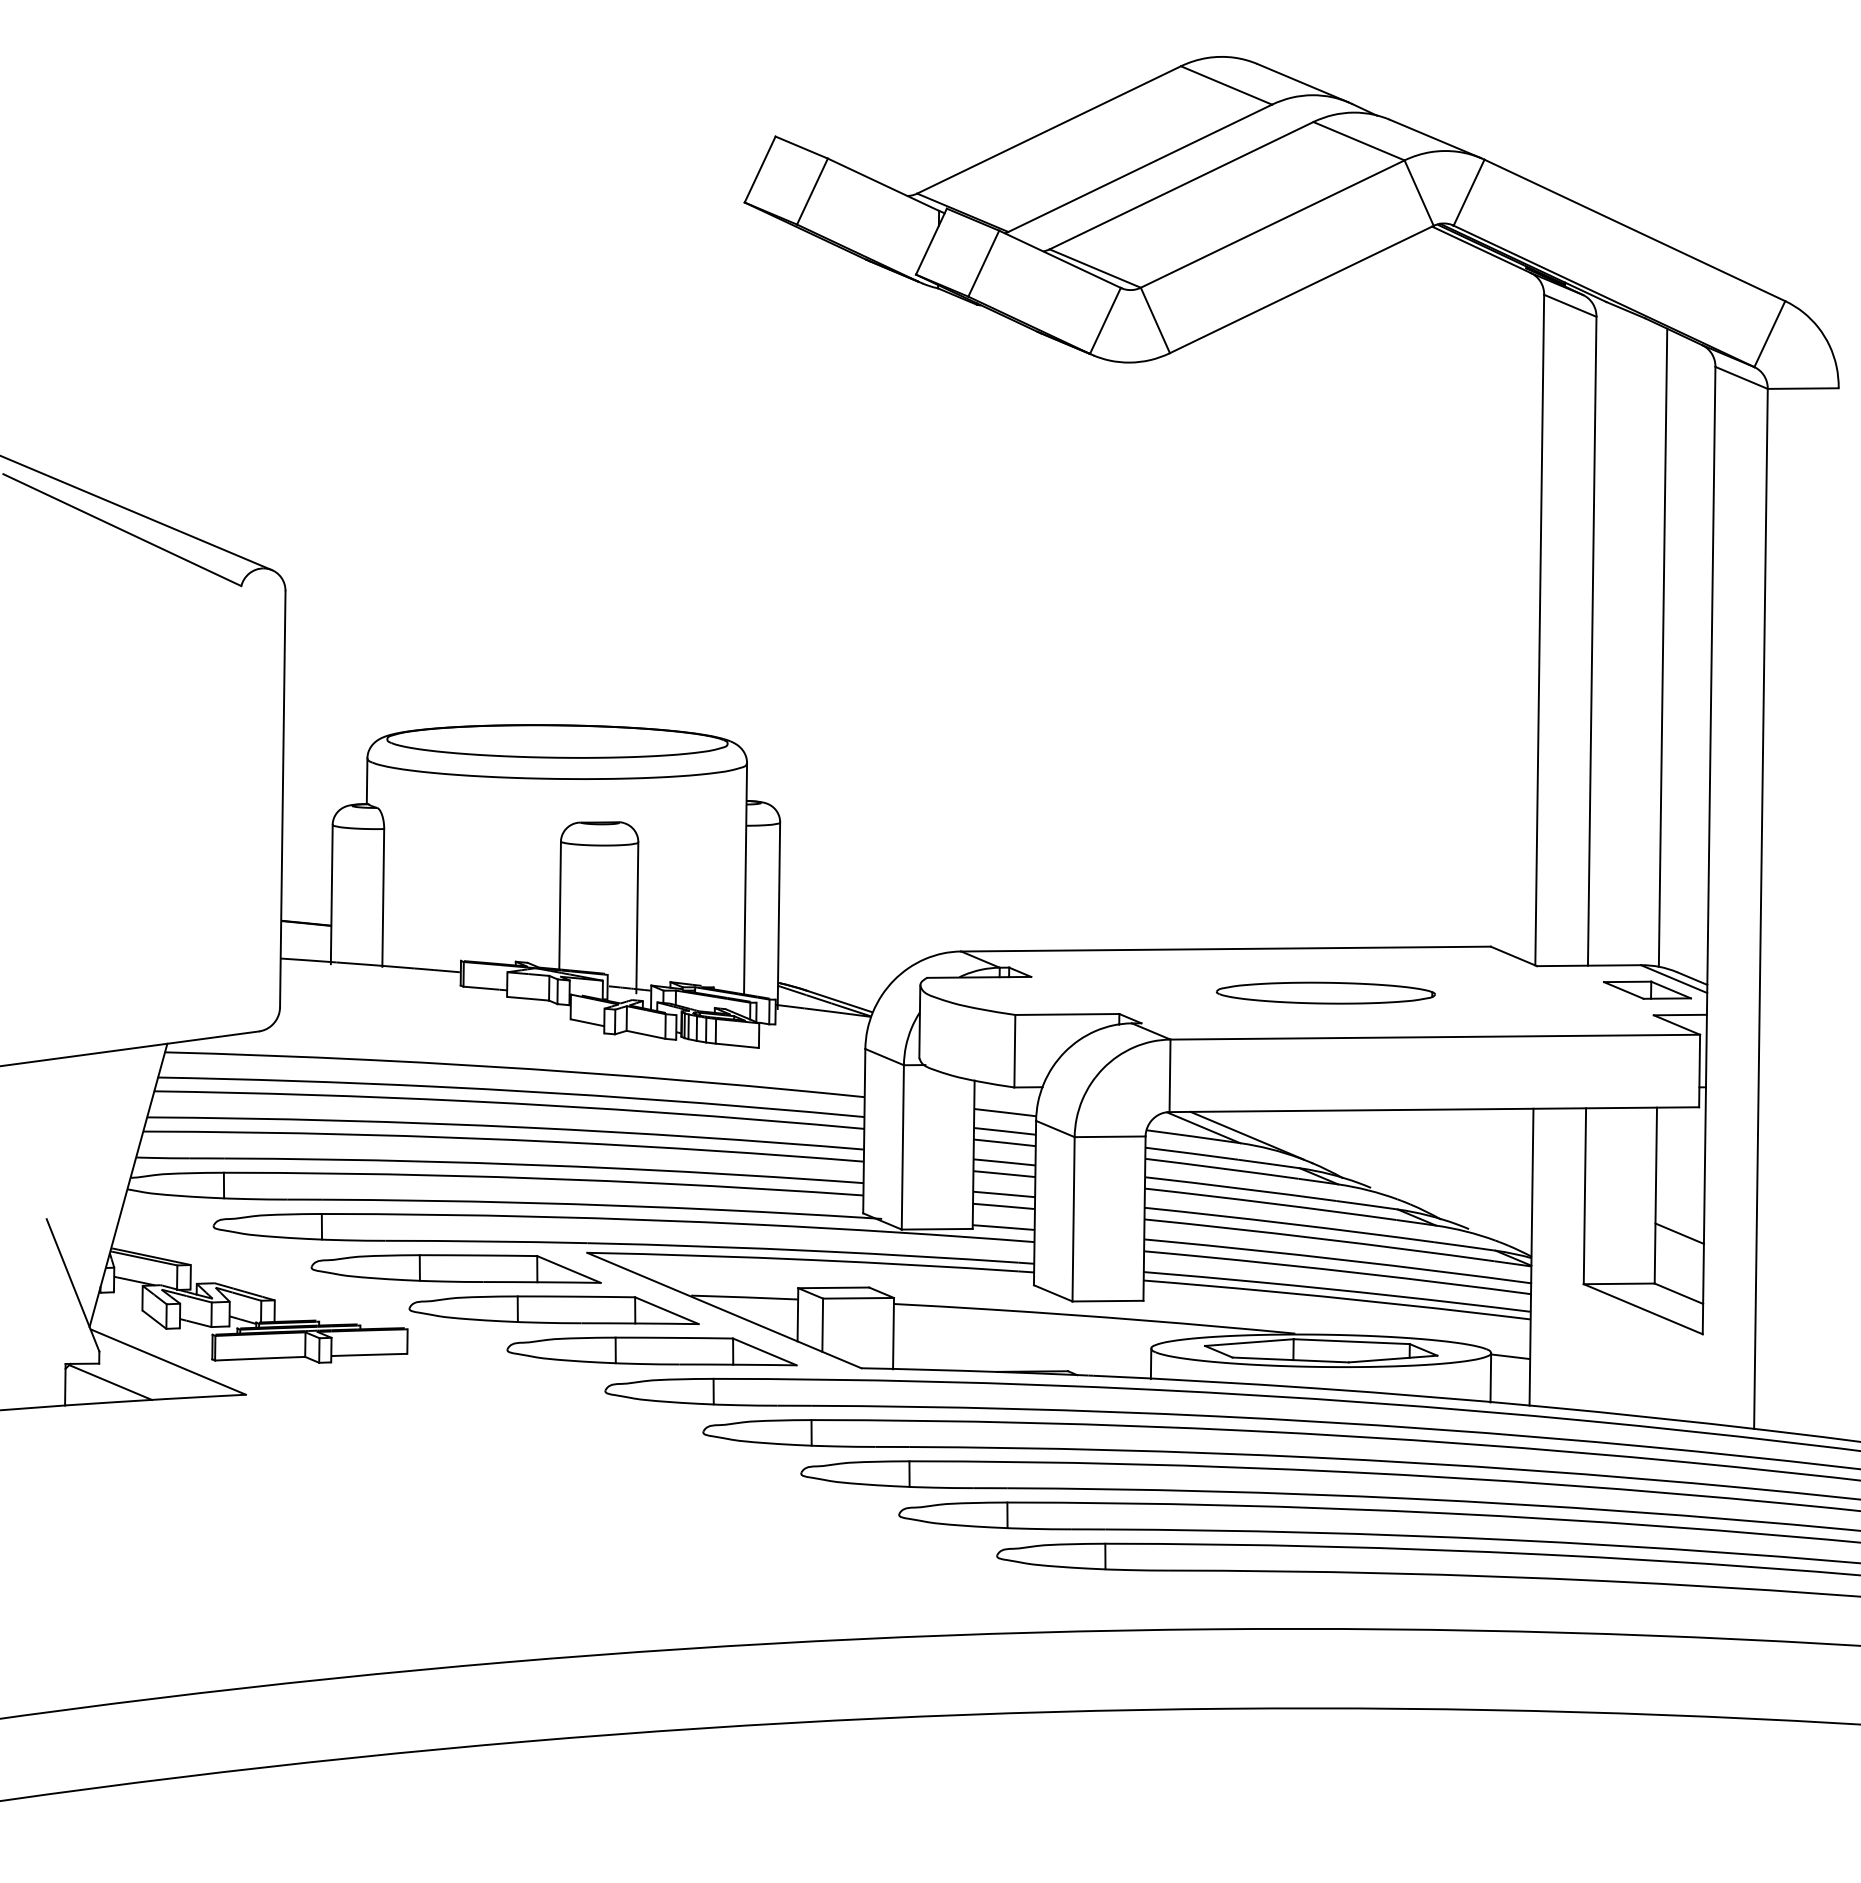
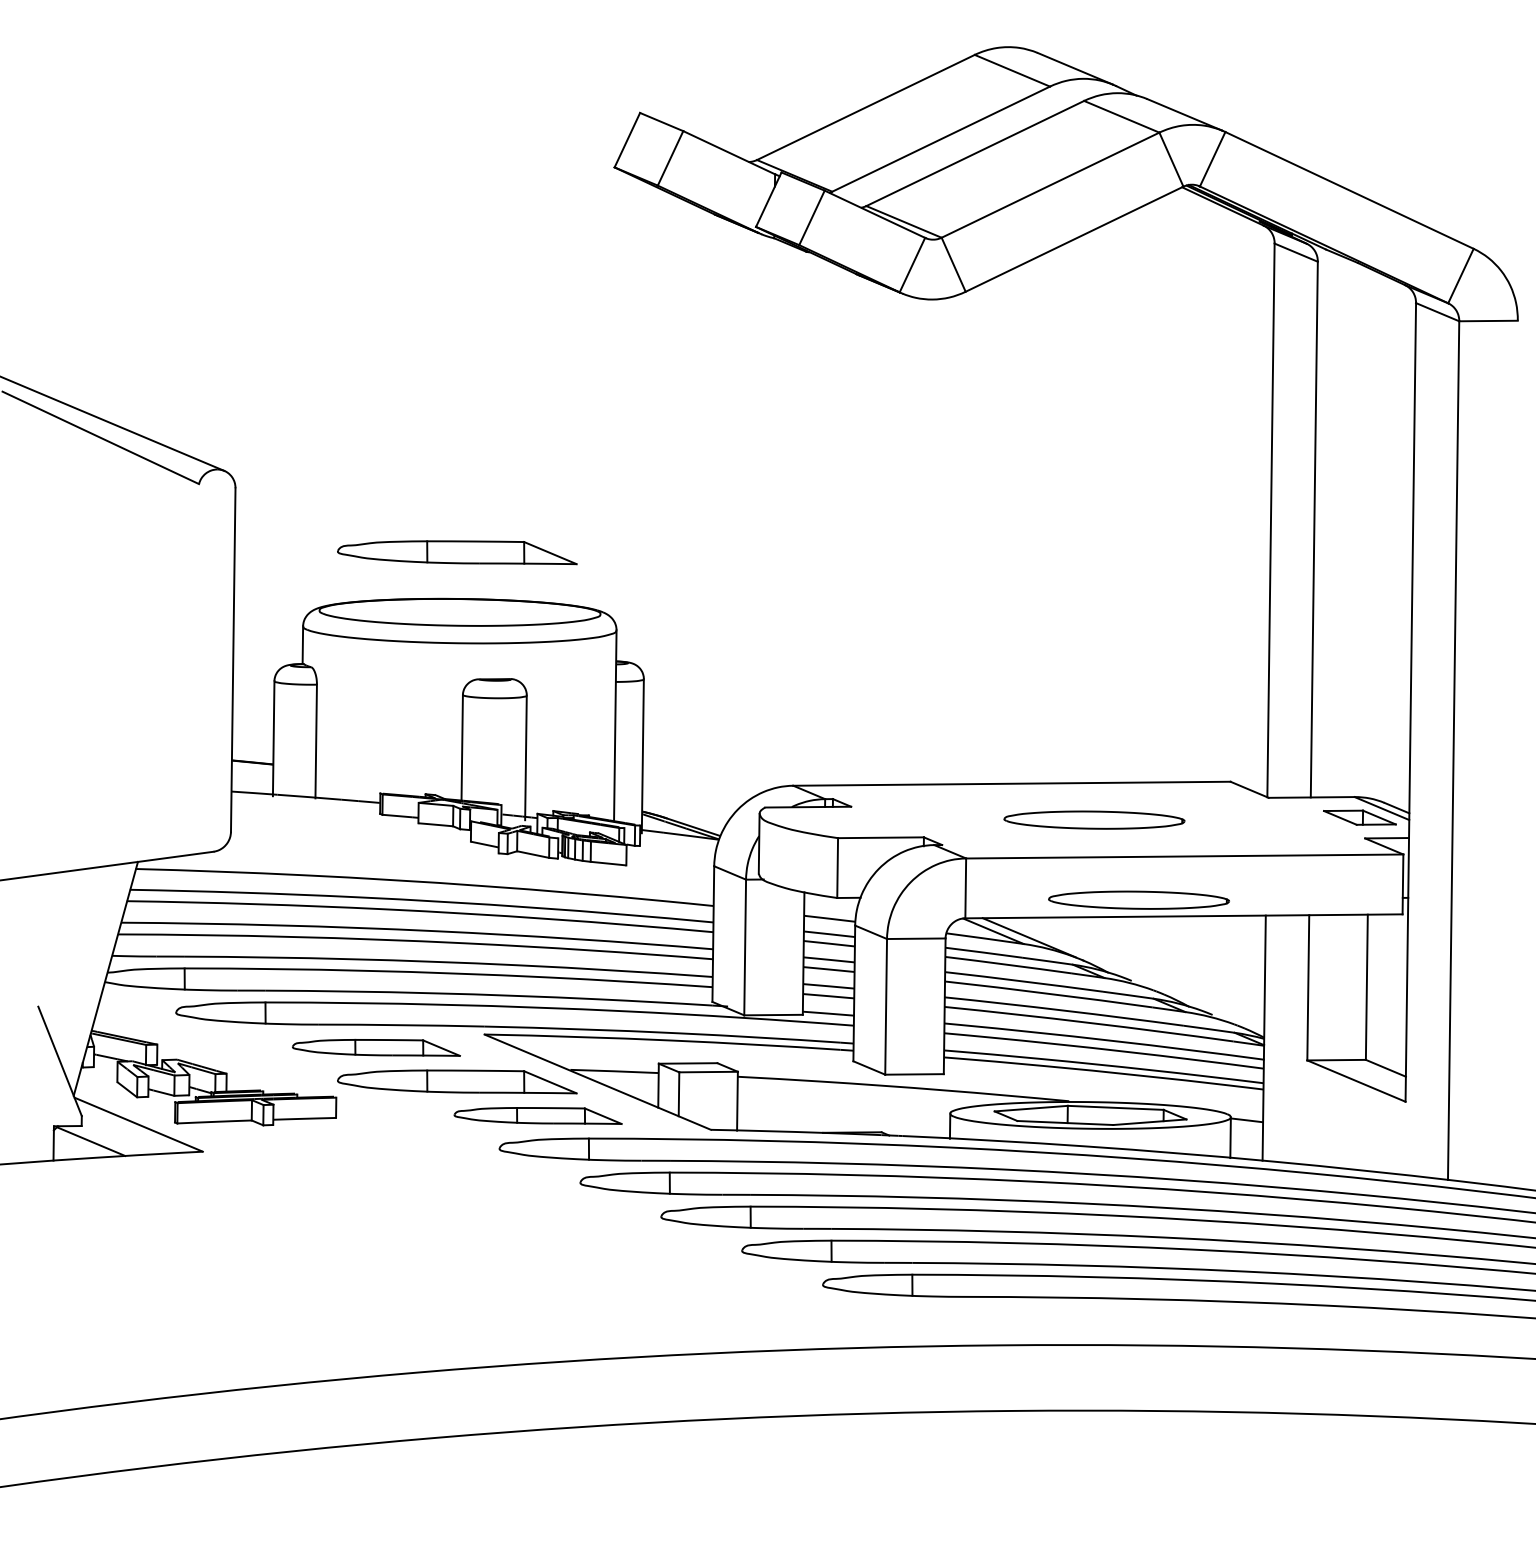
line: (1662, 647) -> (1372, 534), removed
part: (553, 669) -> (456, 552), added
part: (1379, 1089) -> (1138, 899), added
line: (1679, 1233) -> (1386, 1018), removed
part: (455, 1268) -> (375, 1047), size x0.7
part: (651, 1351) -> (537, 1115), size x0.7

